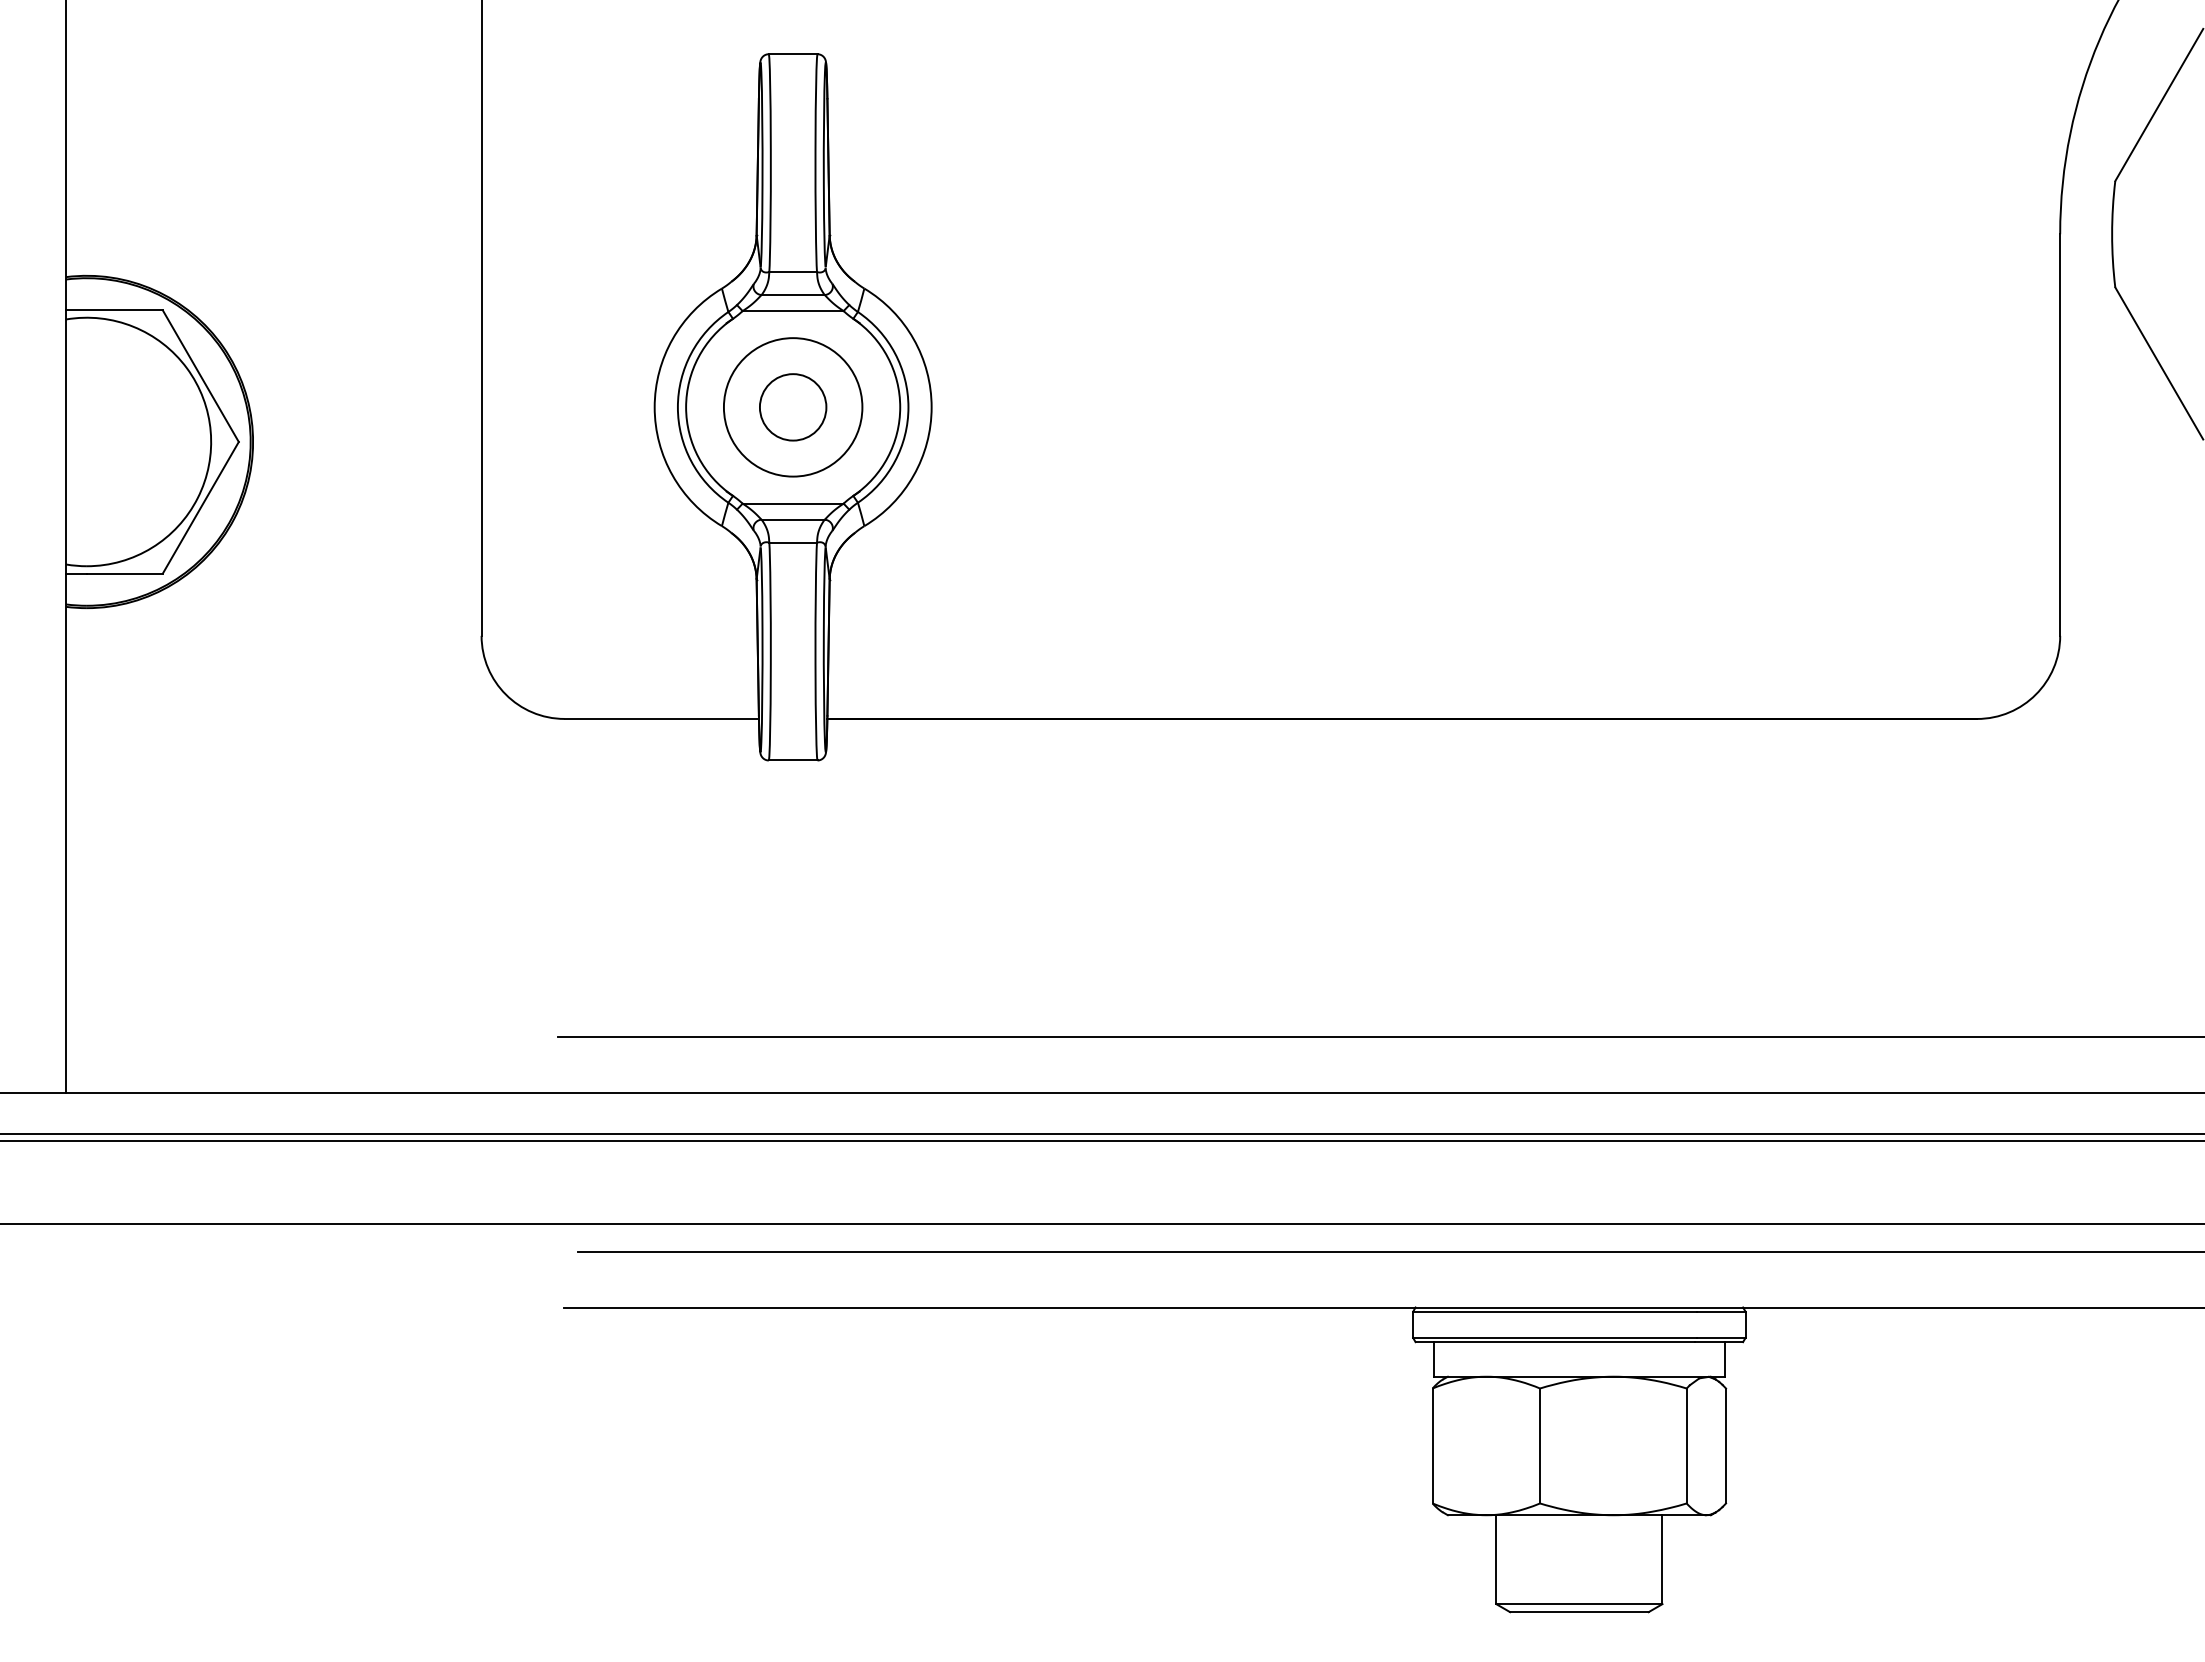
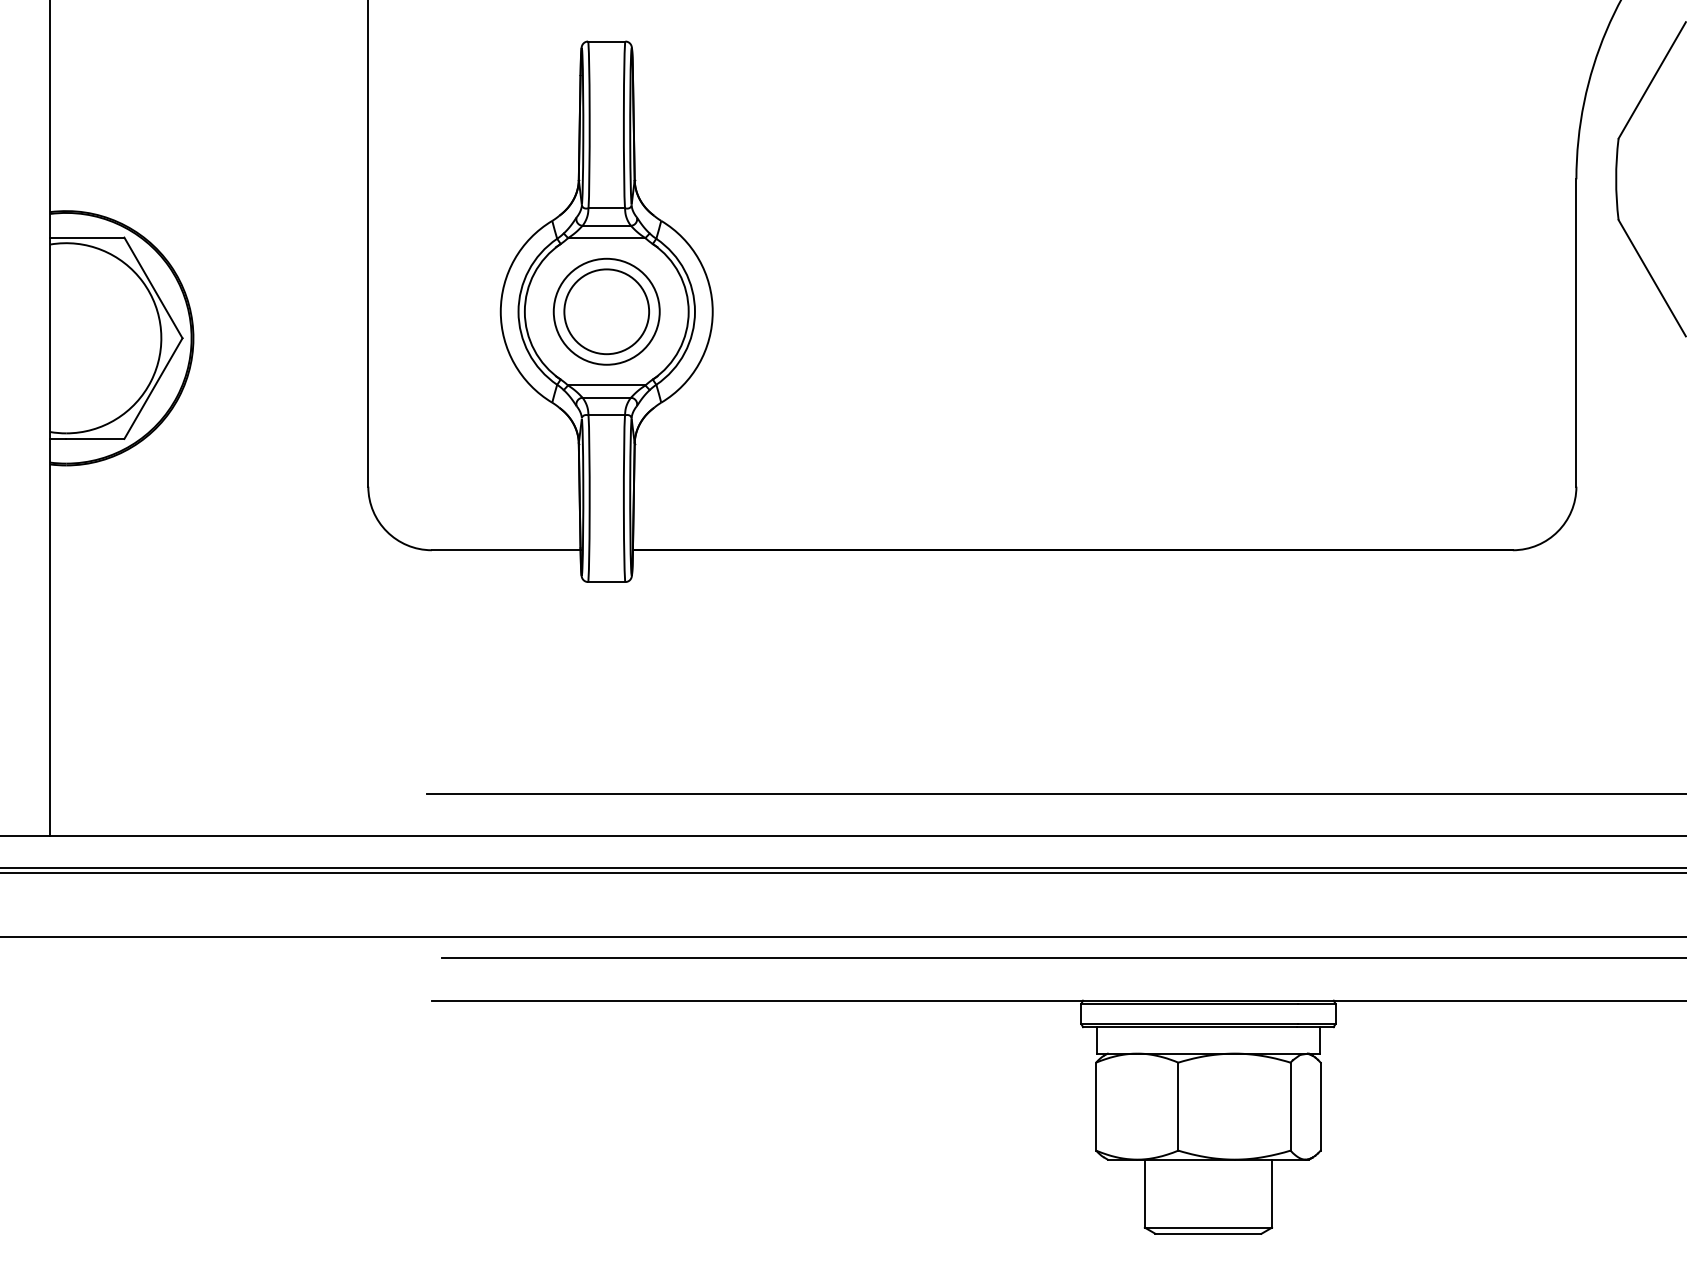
circle: (792, 406) -> (606, 311), size x1.67

